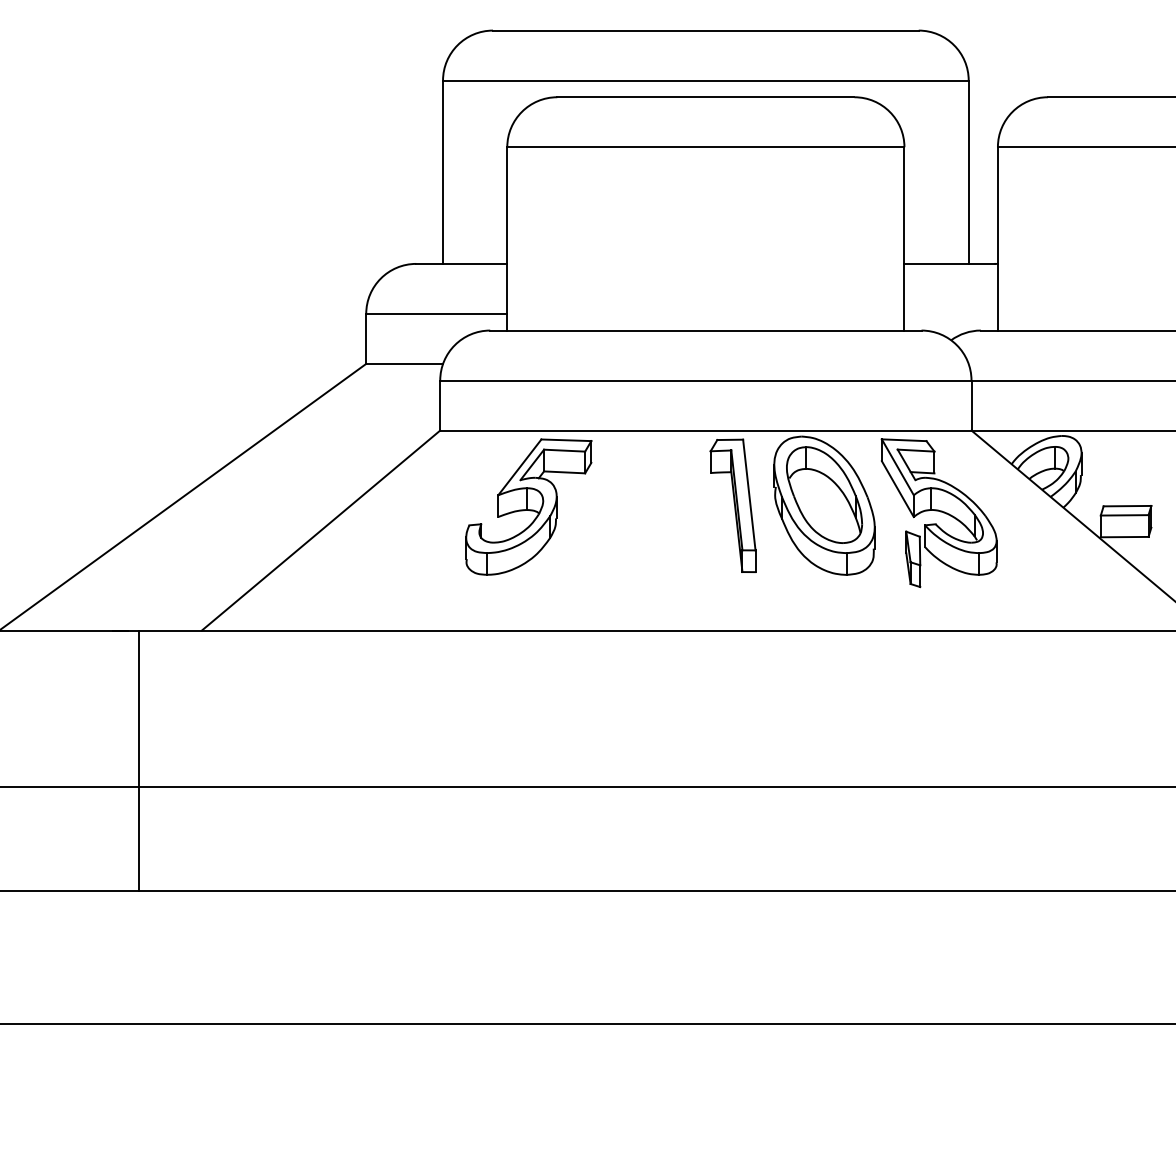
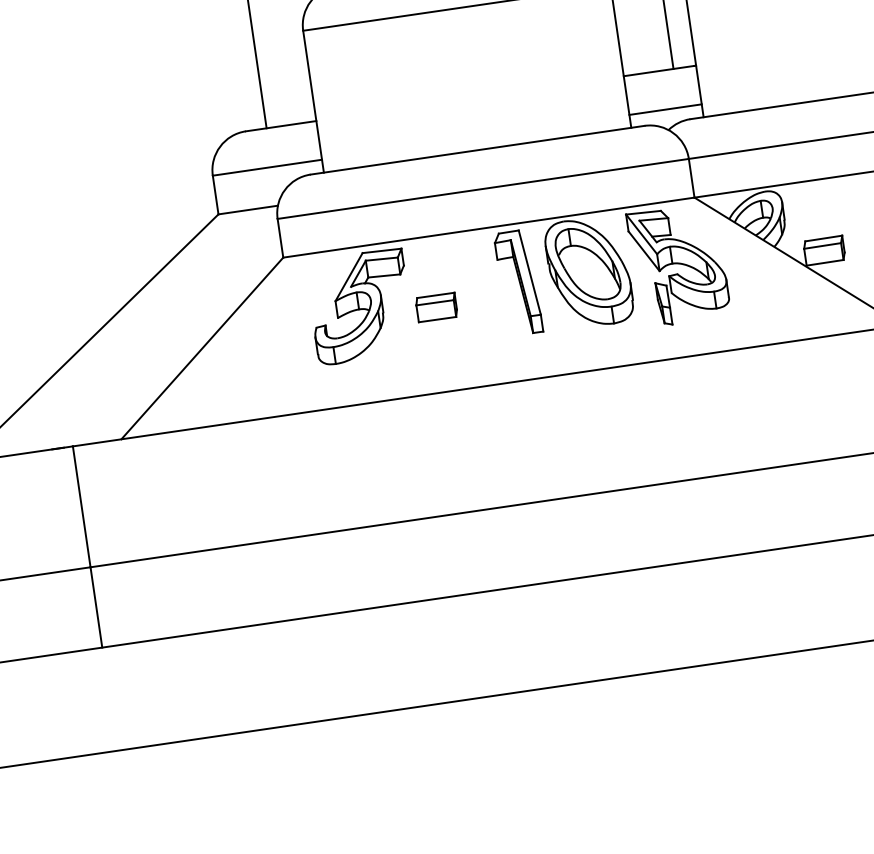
line: (950, 313) -> (665, 109), added
part: (624, 521) -> (436, 307), added

